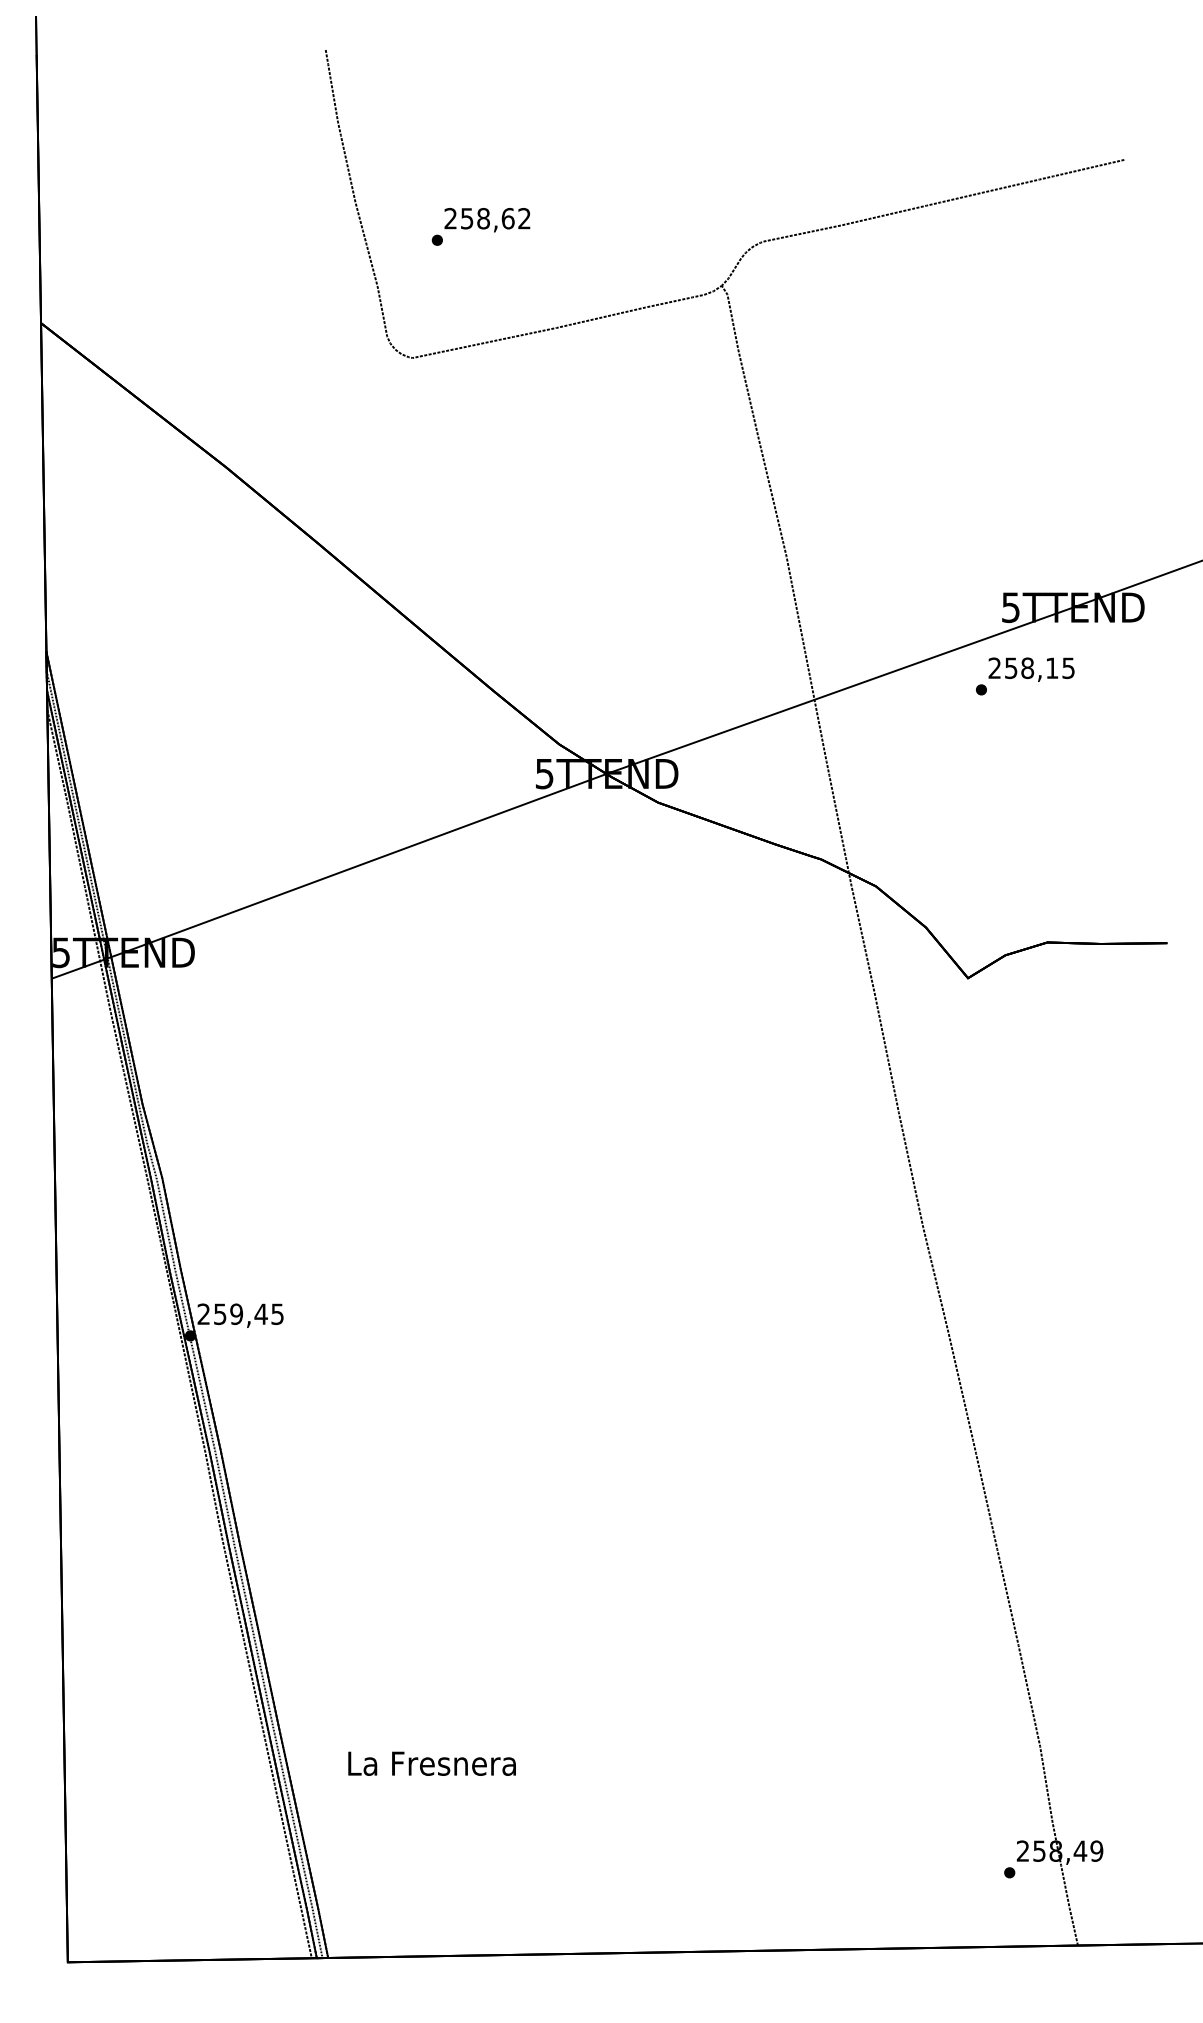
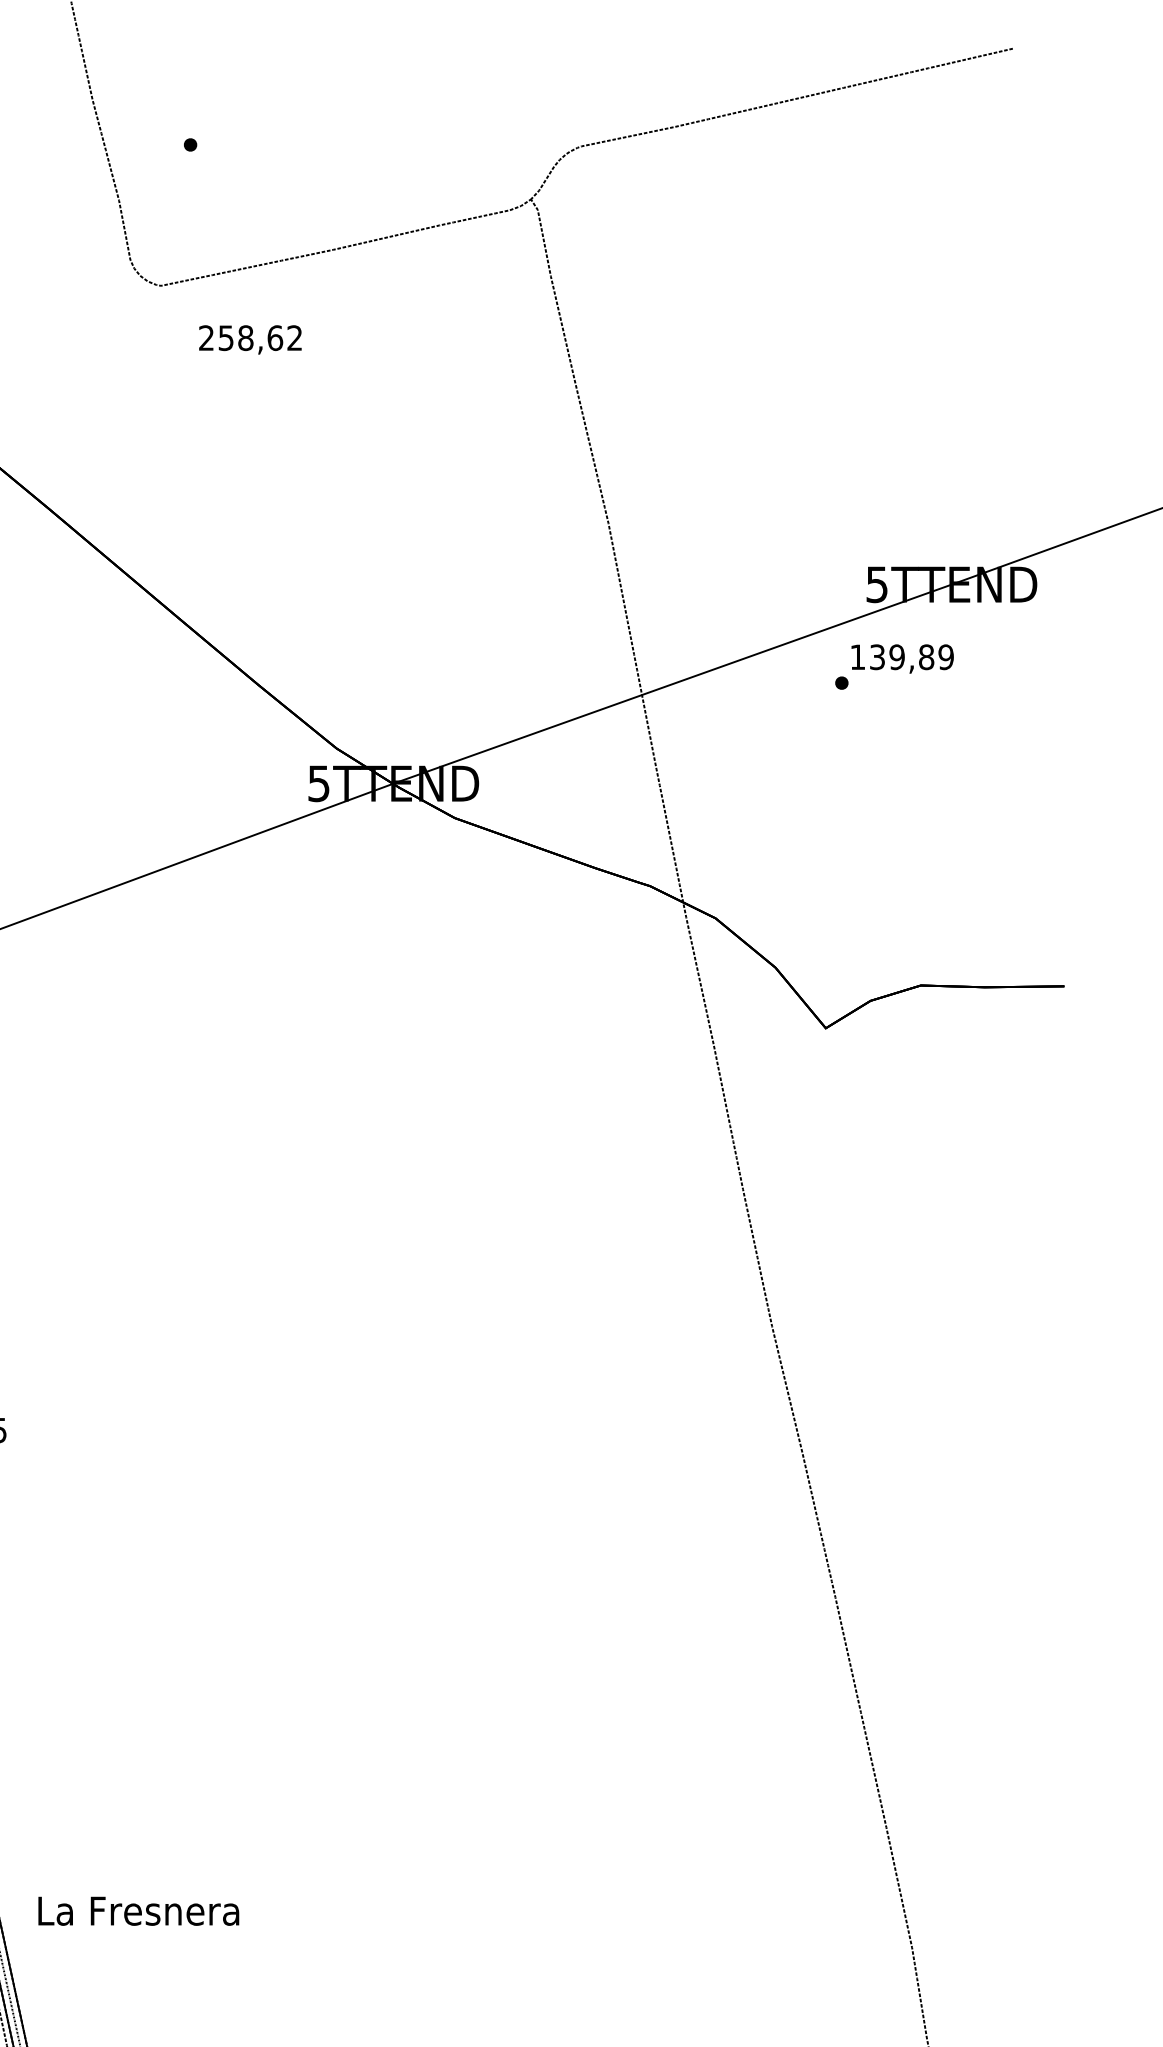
text: (487, 220) -> (250, 340), moved
text: (1031, 668) -> (901, 657), 258,15 -> 139,89
text: (431, 1763) -> (138, 1910), moved

